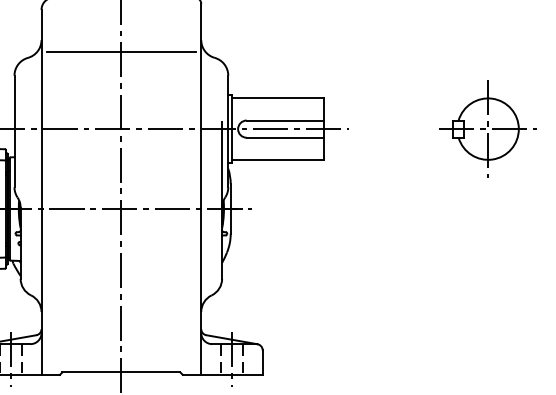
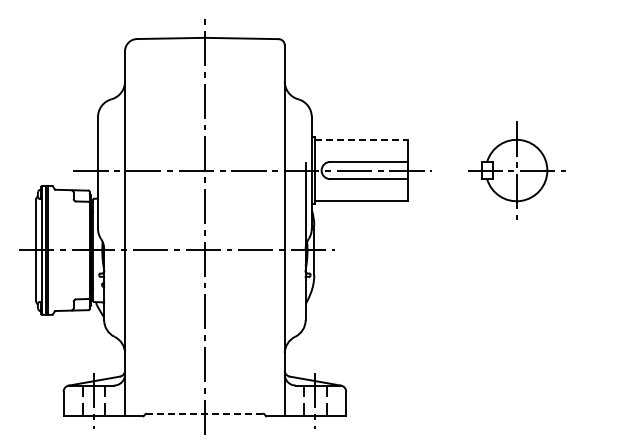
line: (120, 52) -> (204, 93), removed
line: (278, 98) -> (362, 139), solid -> dashed
part: (487, 129) -> (516, 170), moved
line: (120, 372) -> (204, 413), solid -> dashed

